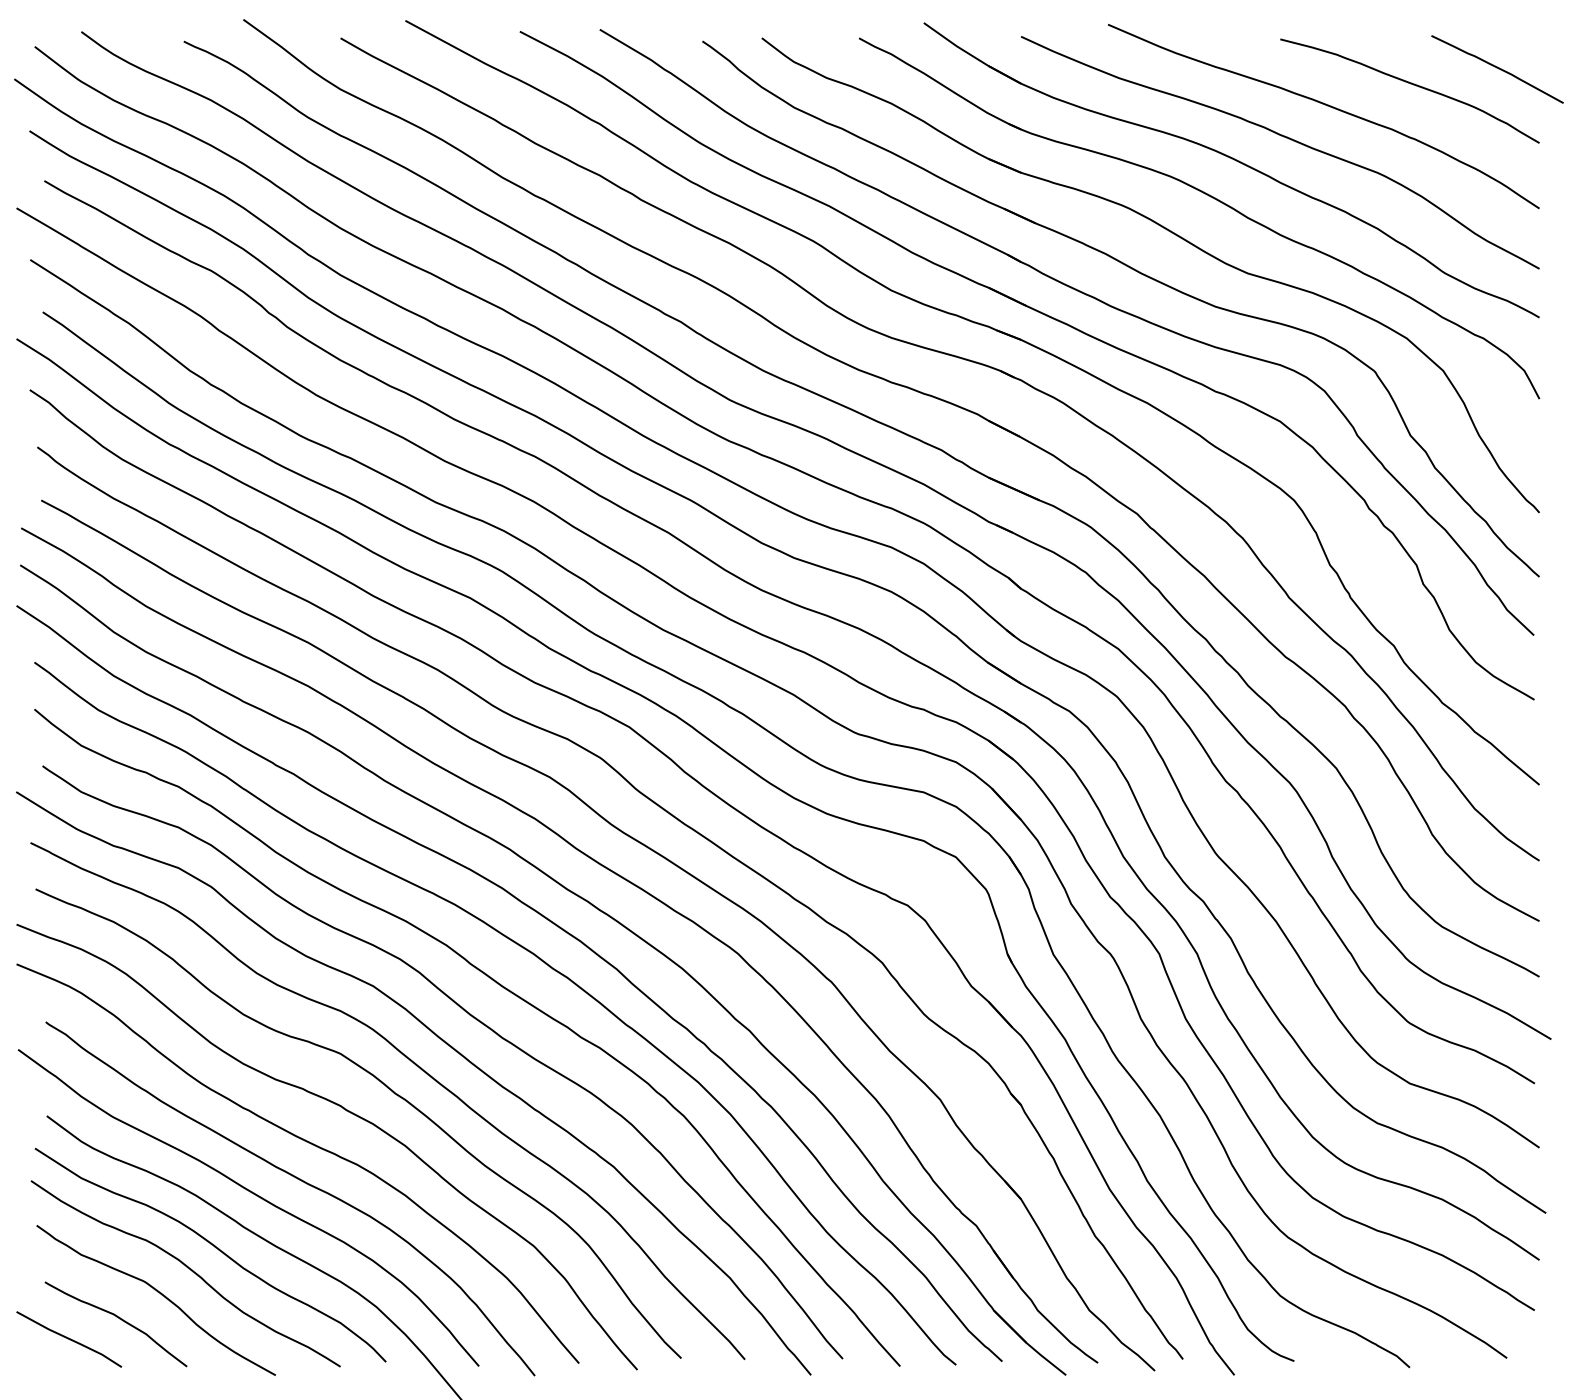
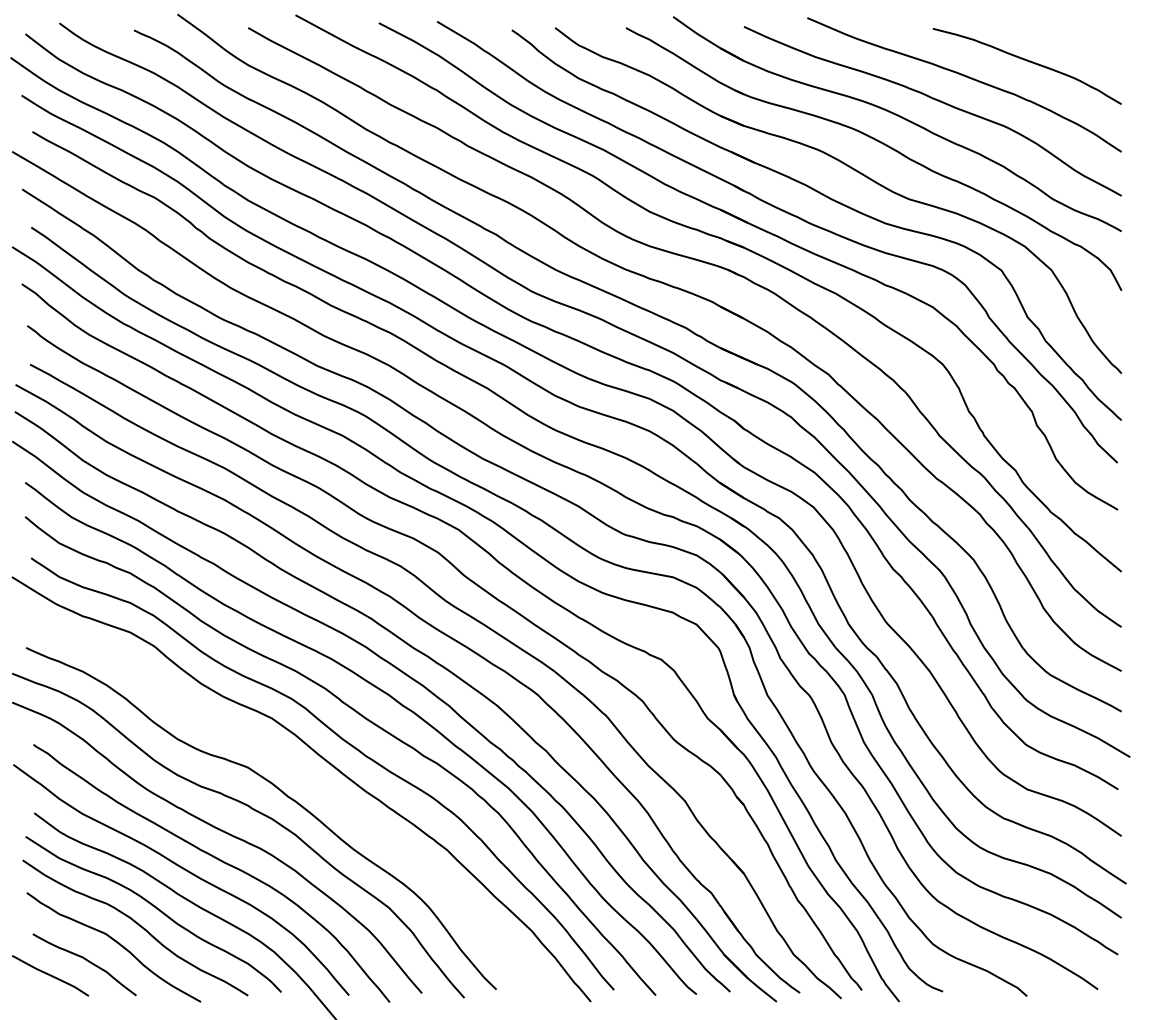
curve: (1496, 69) -> (1090, 50), removed
curve: (415, 1065) -> (302, 776), removed

